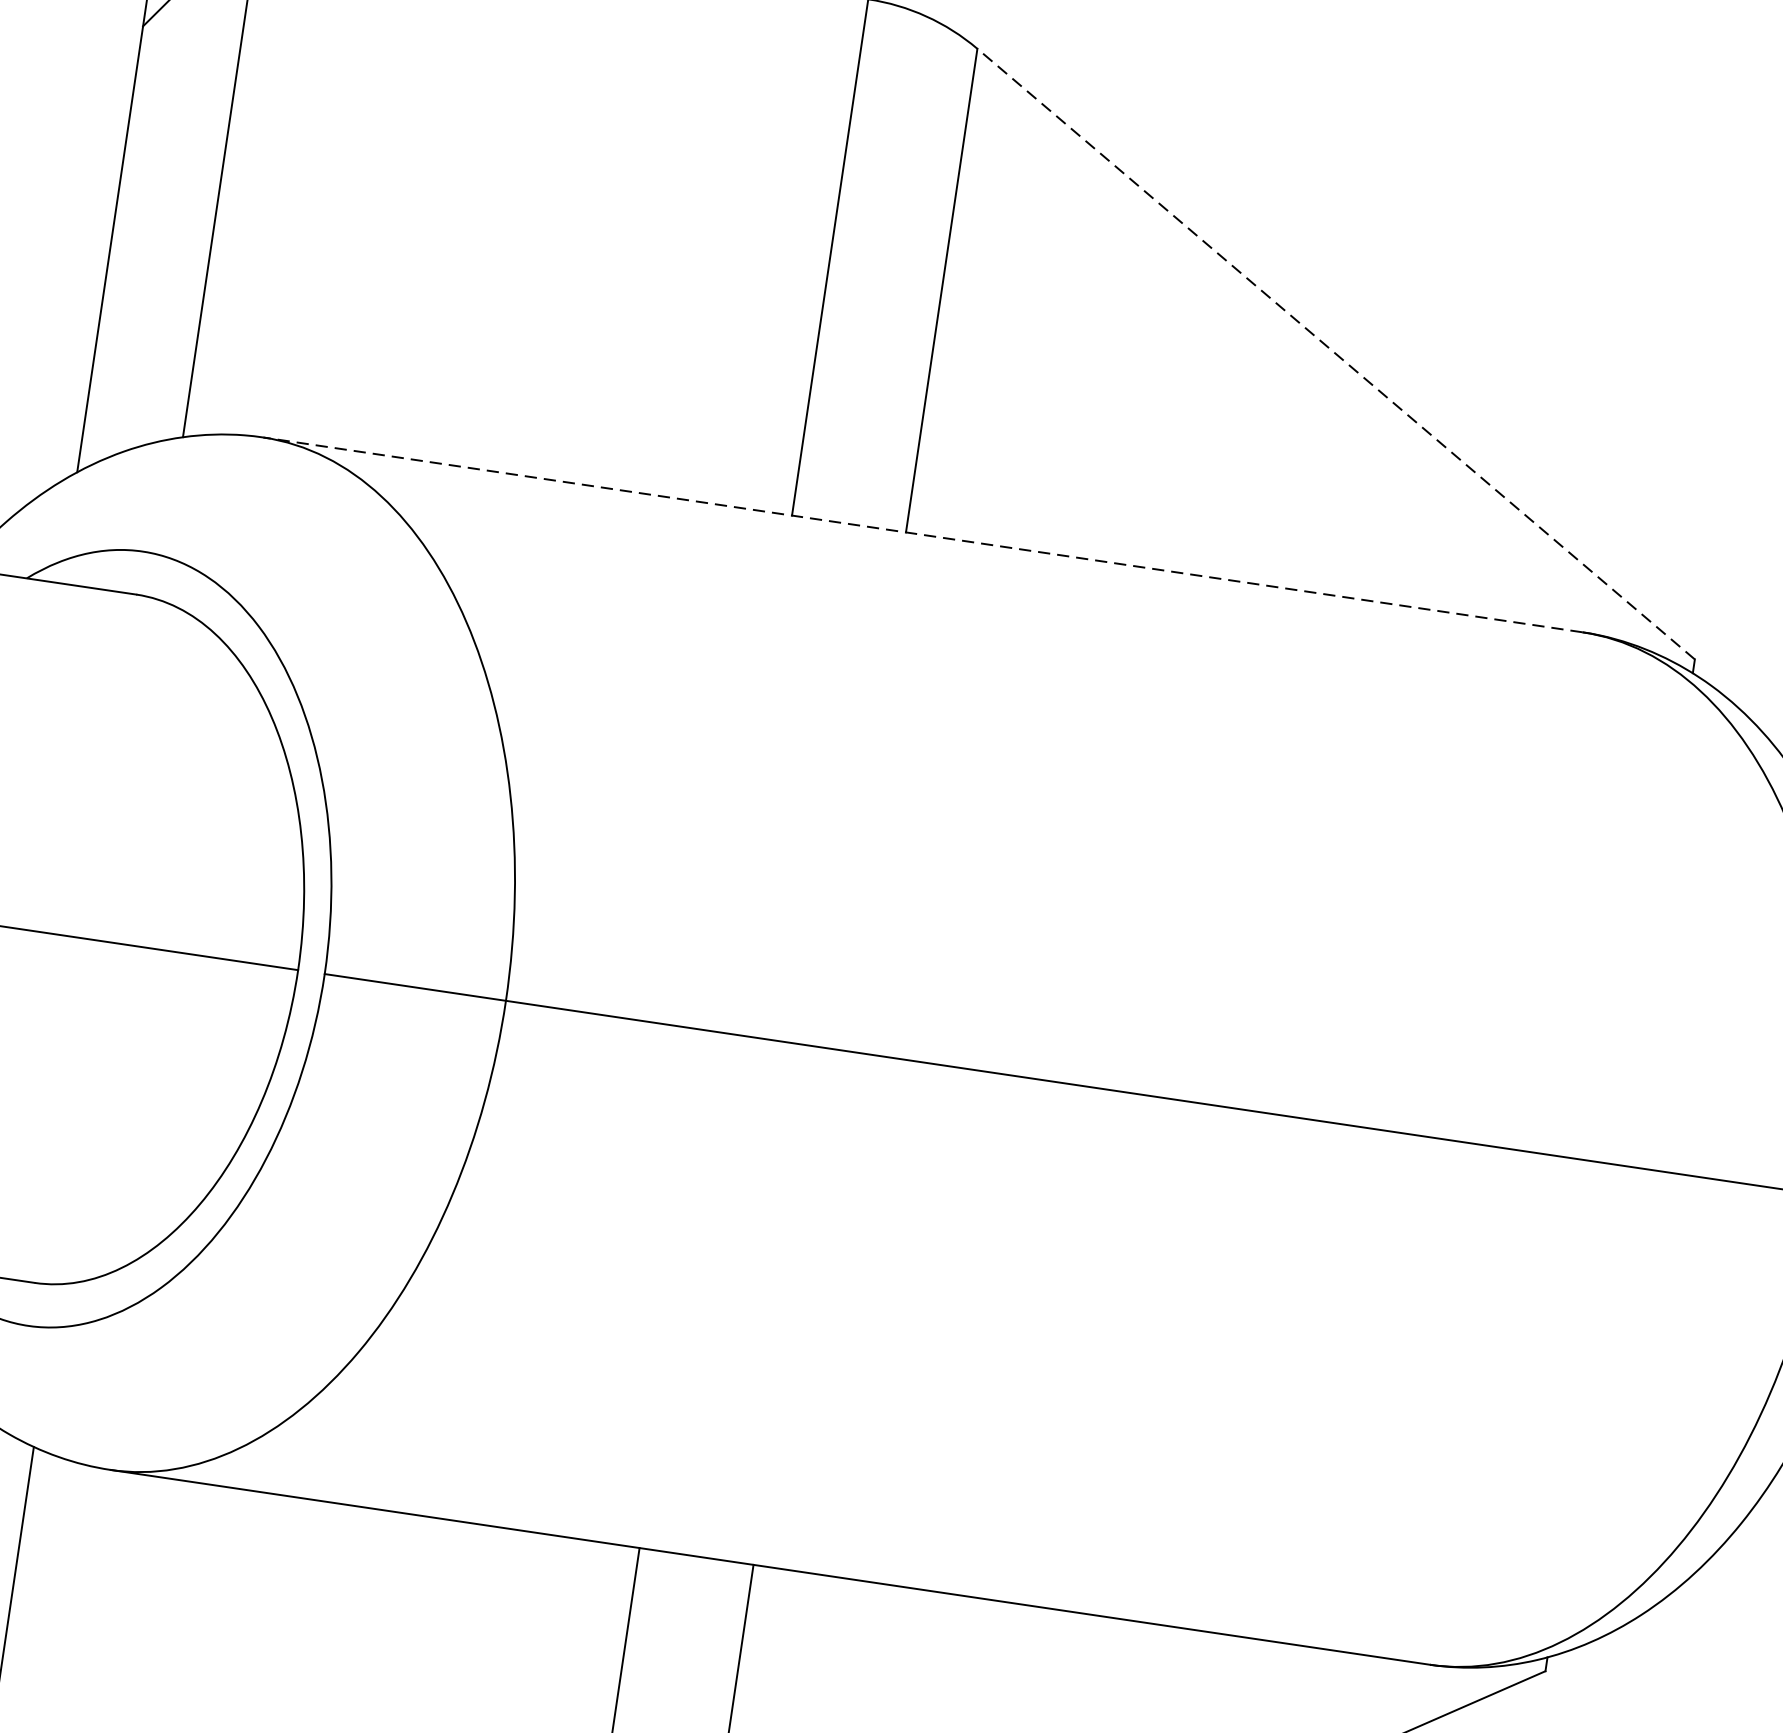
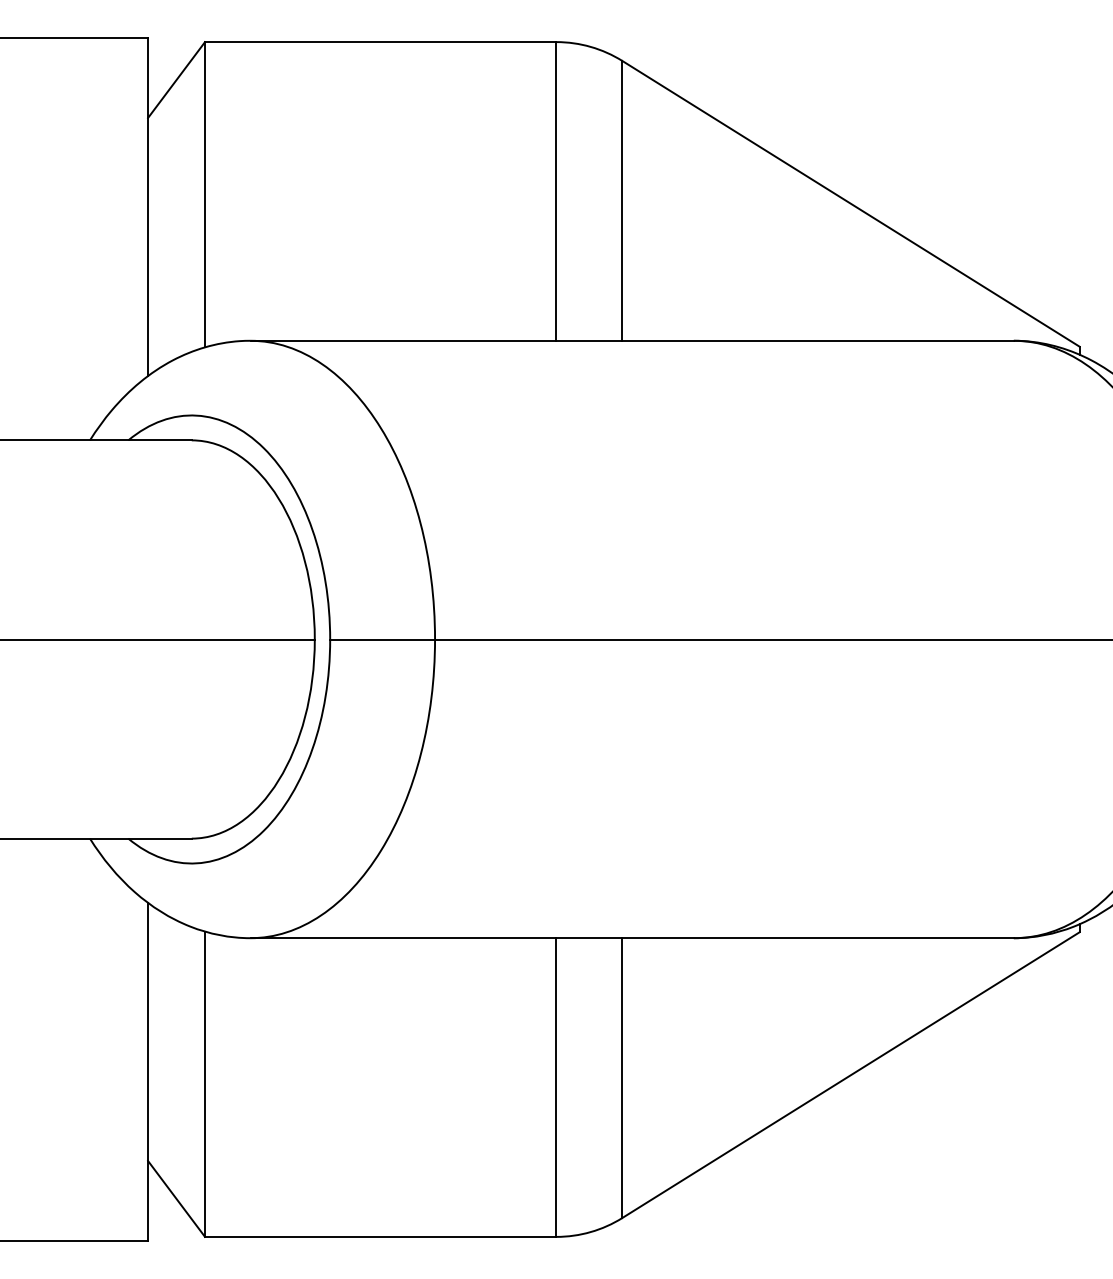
line: (1336, 353) -> (851, 203), dashed -> solid
line: (923, 534) -> (632, 340), dashed -> solid

